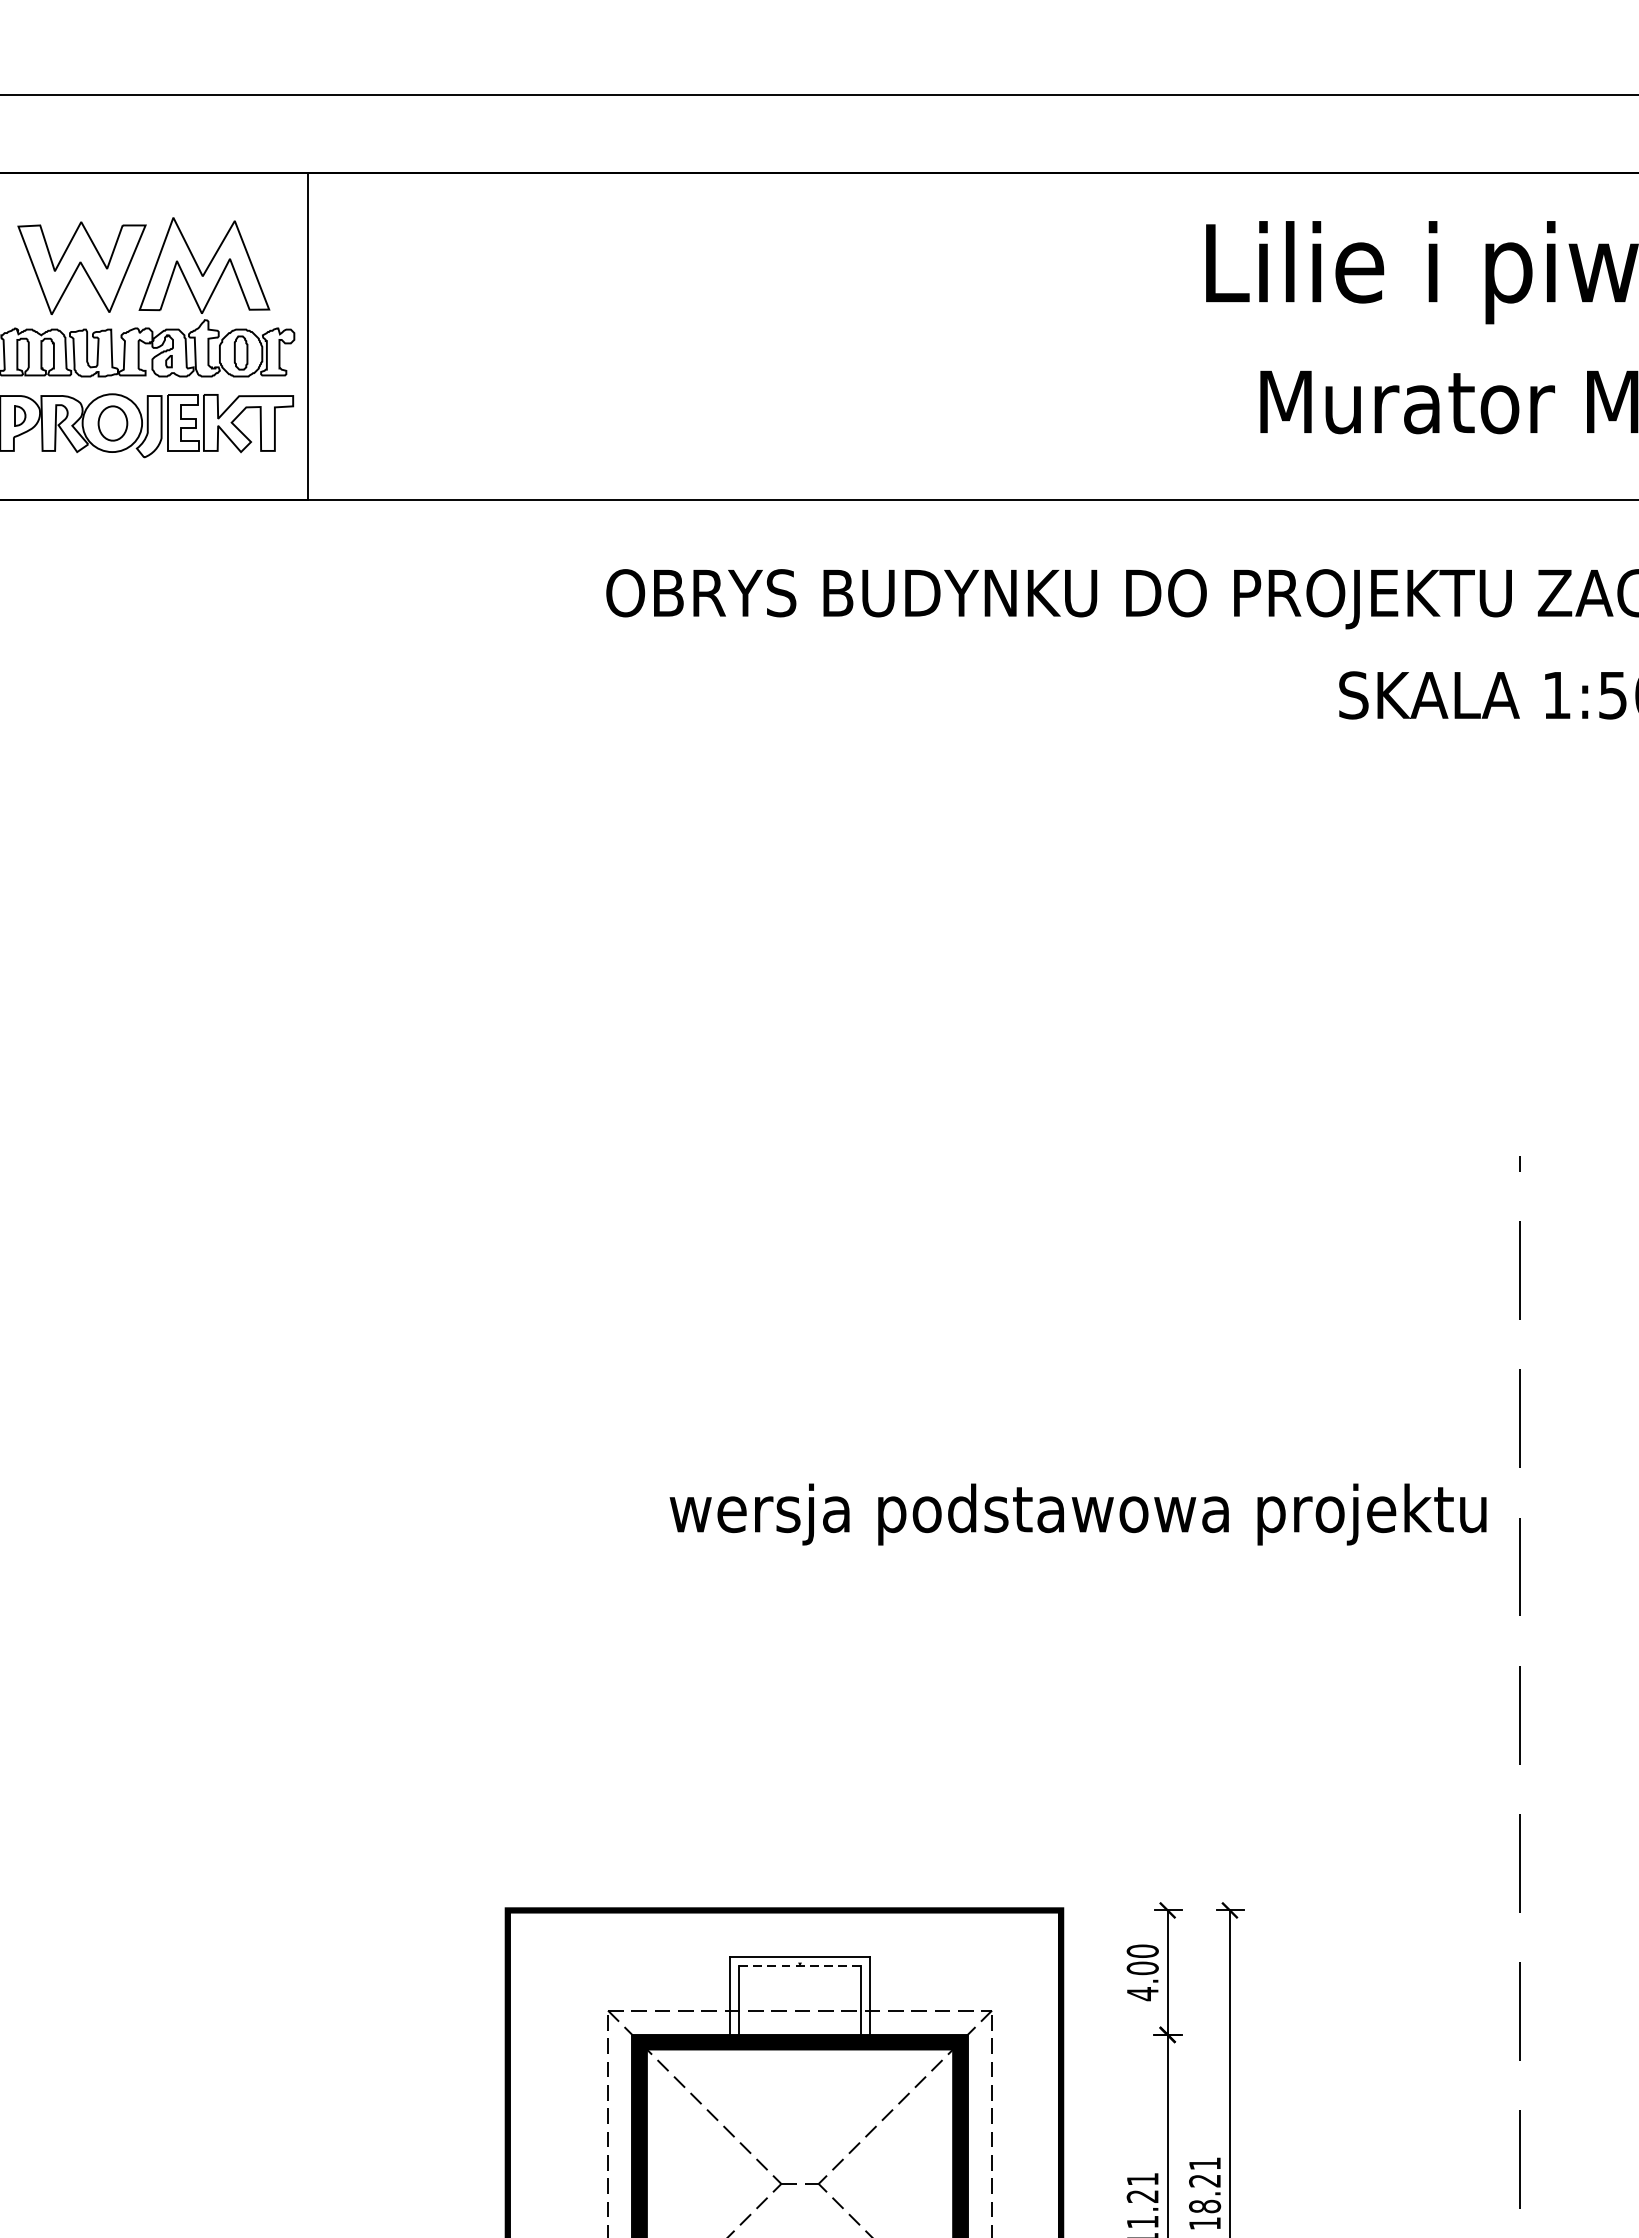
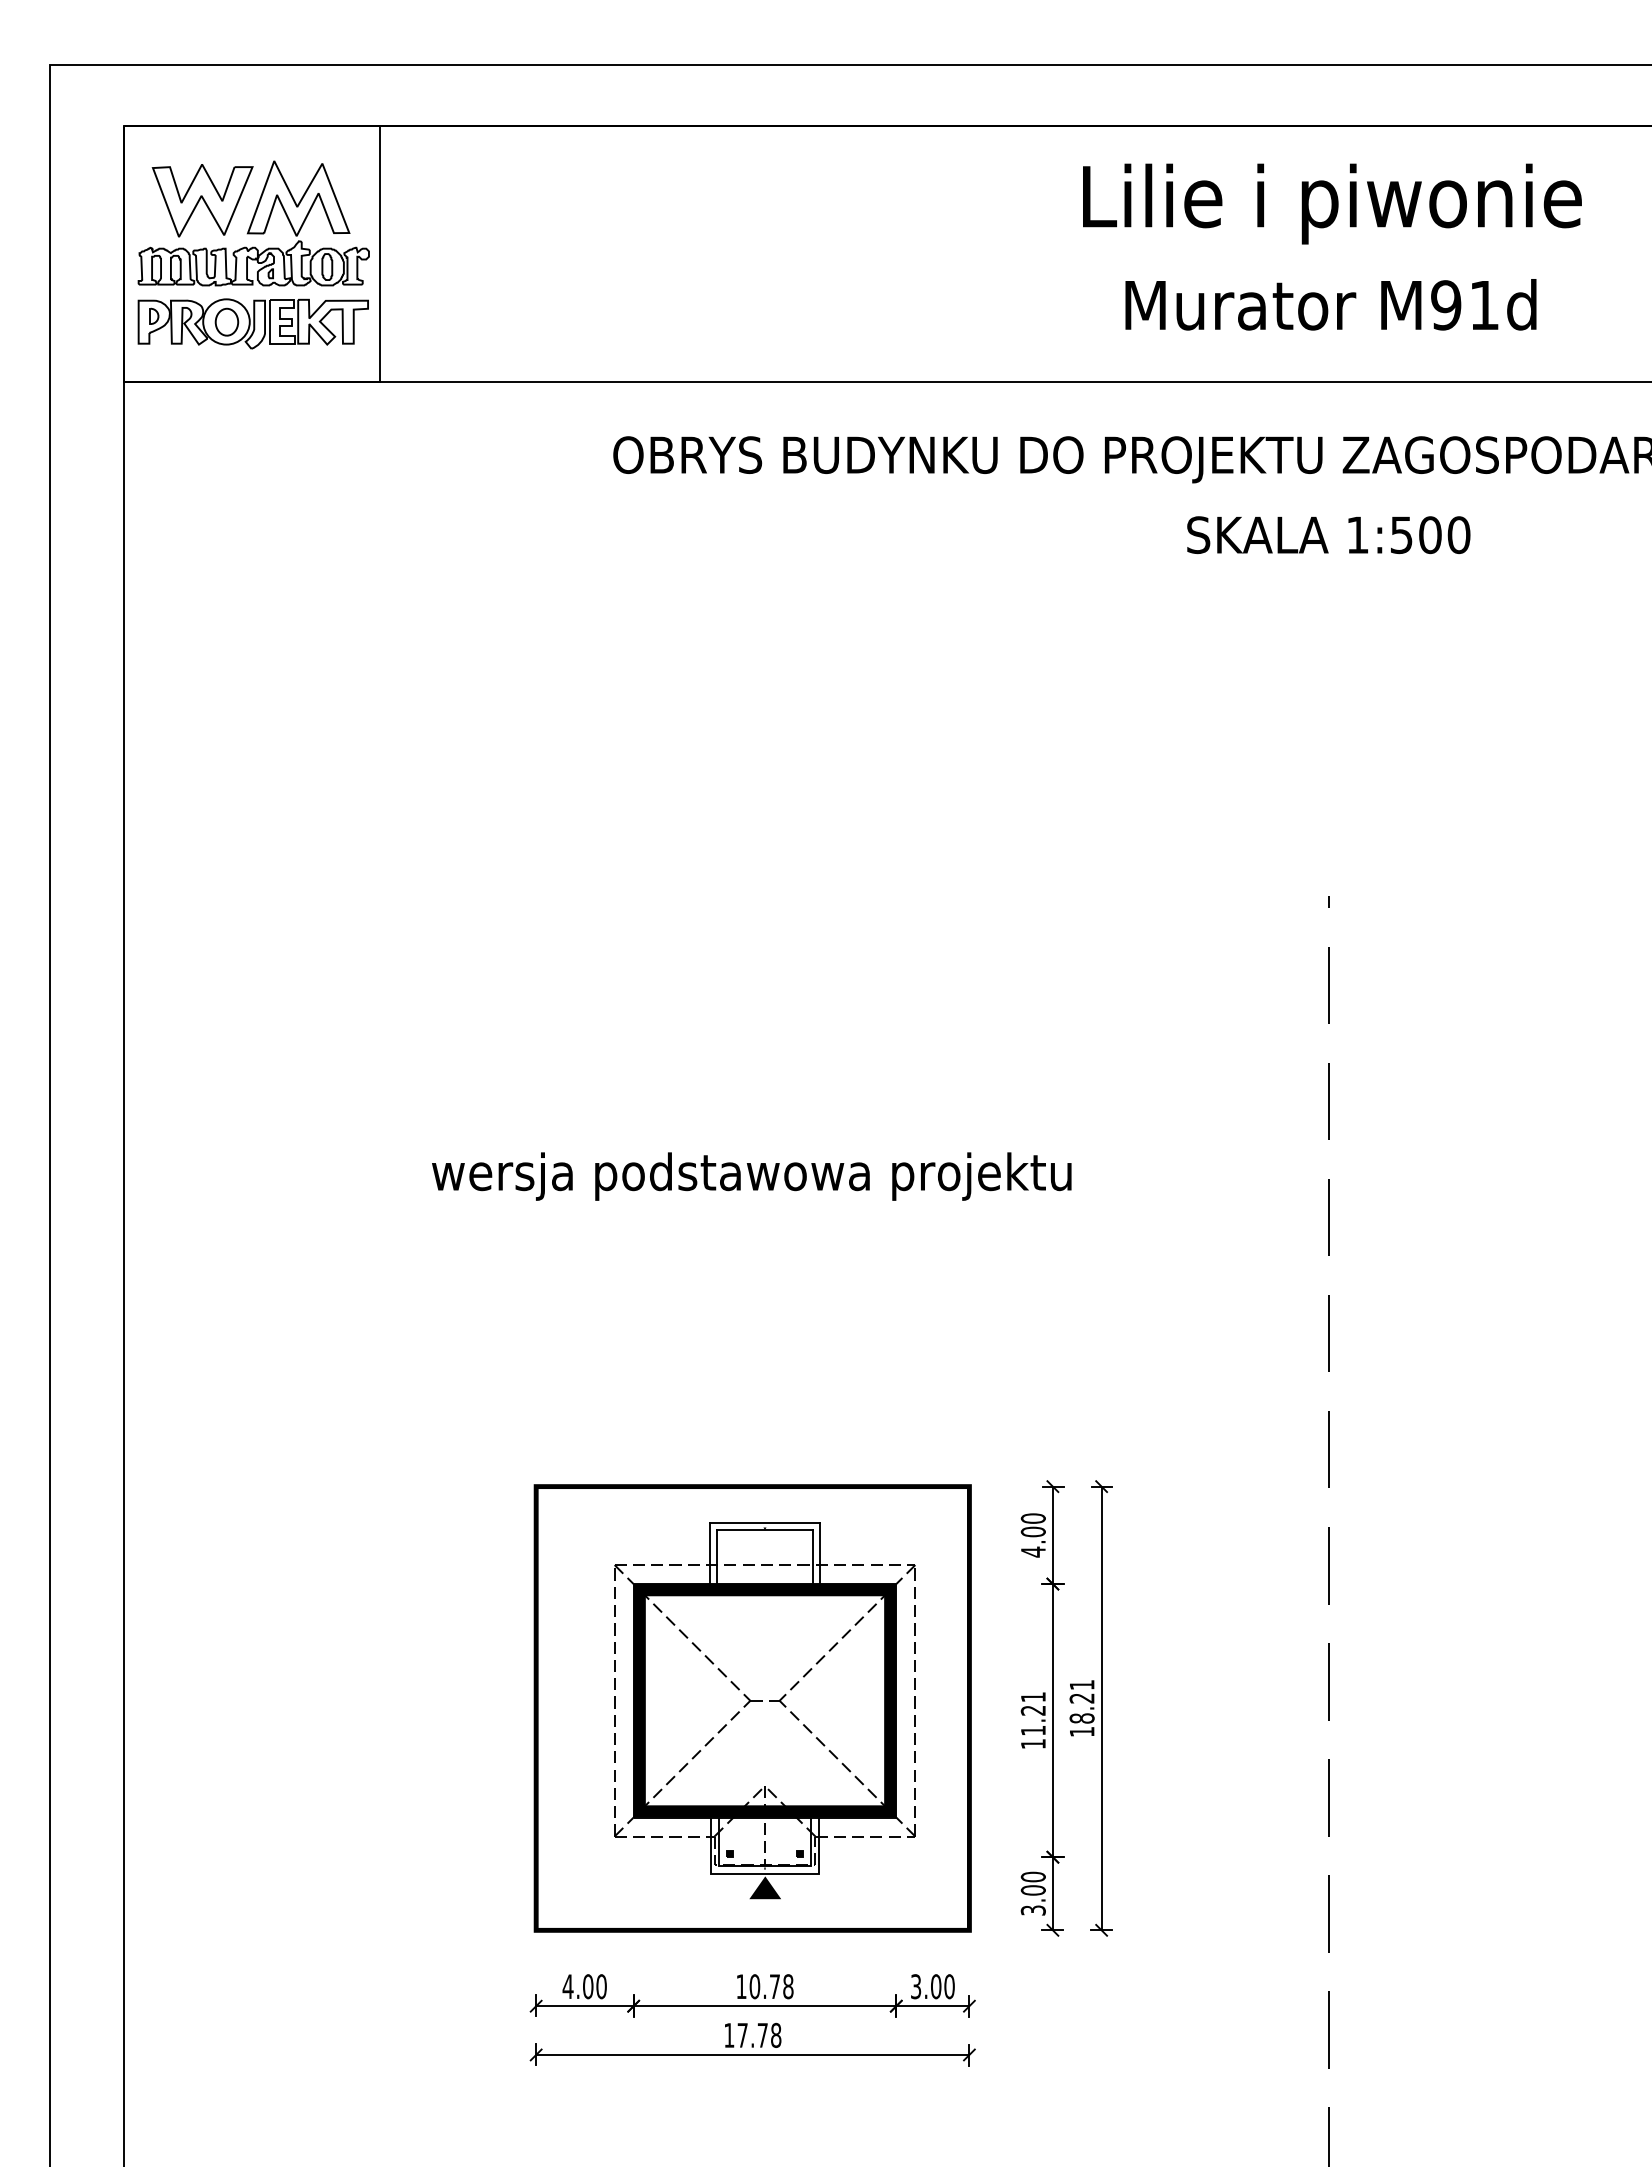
text: (1077, 1514) -> (751, 1176), moved
line: (799, 1966) -> (764, 1530), dashed -> solid

